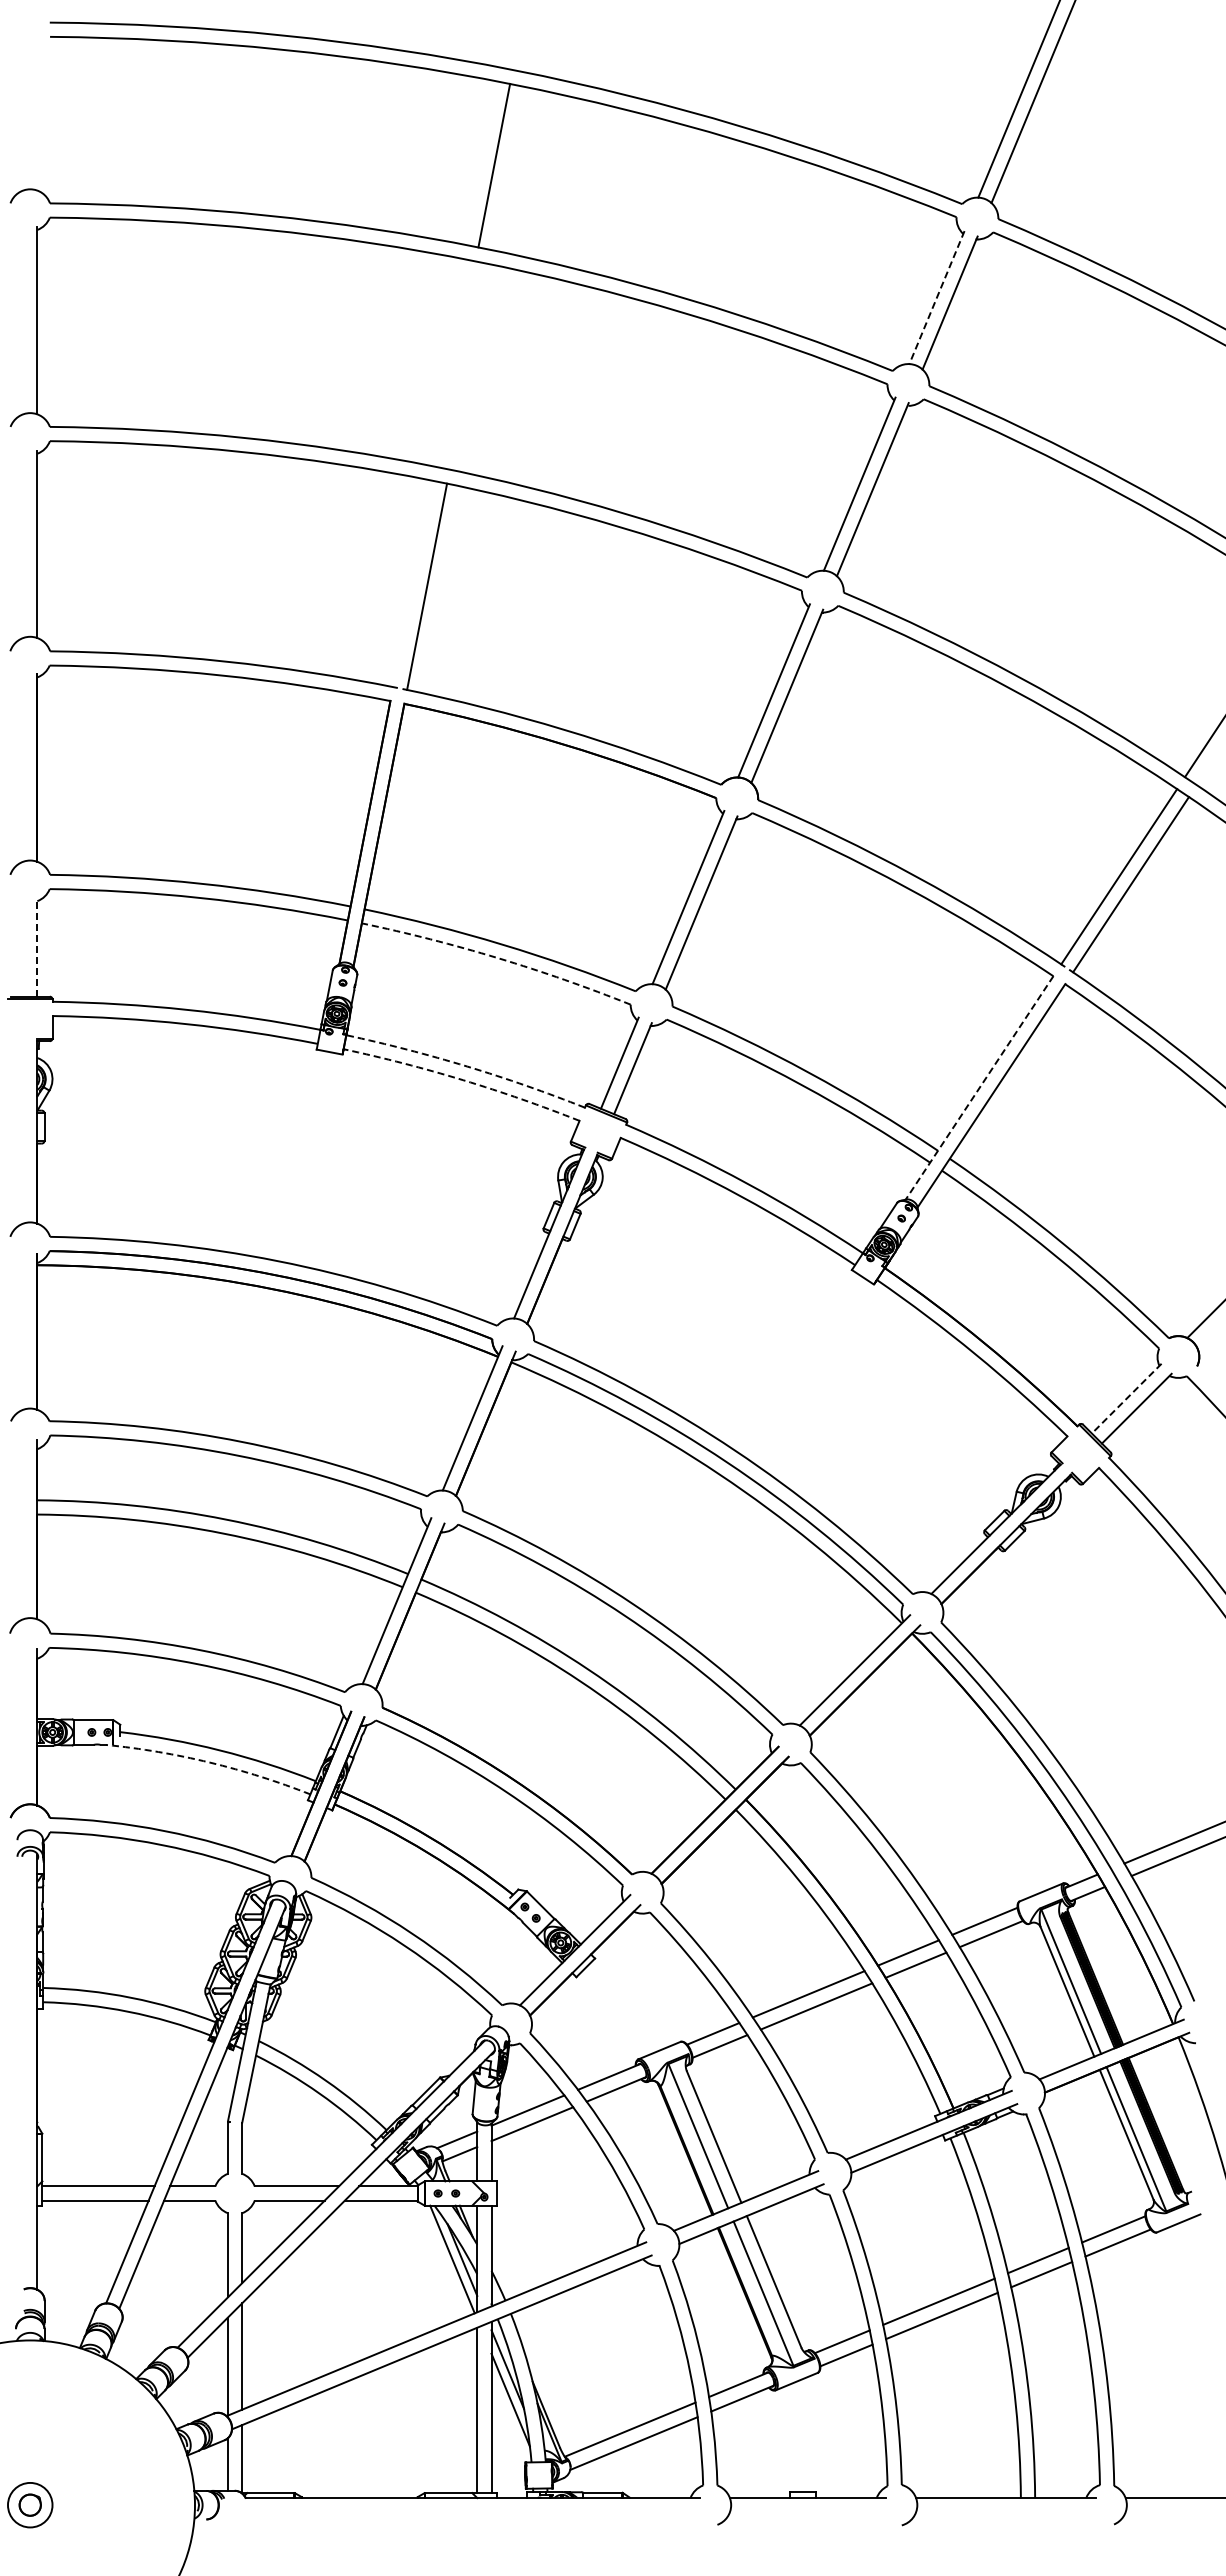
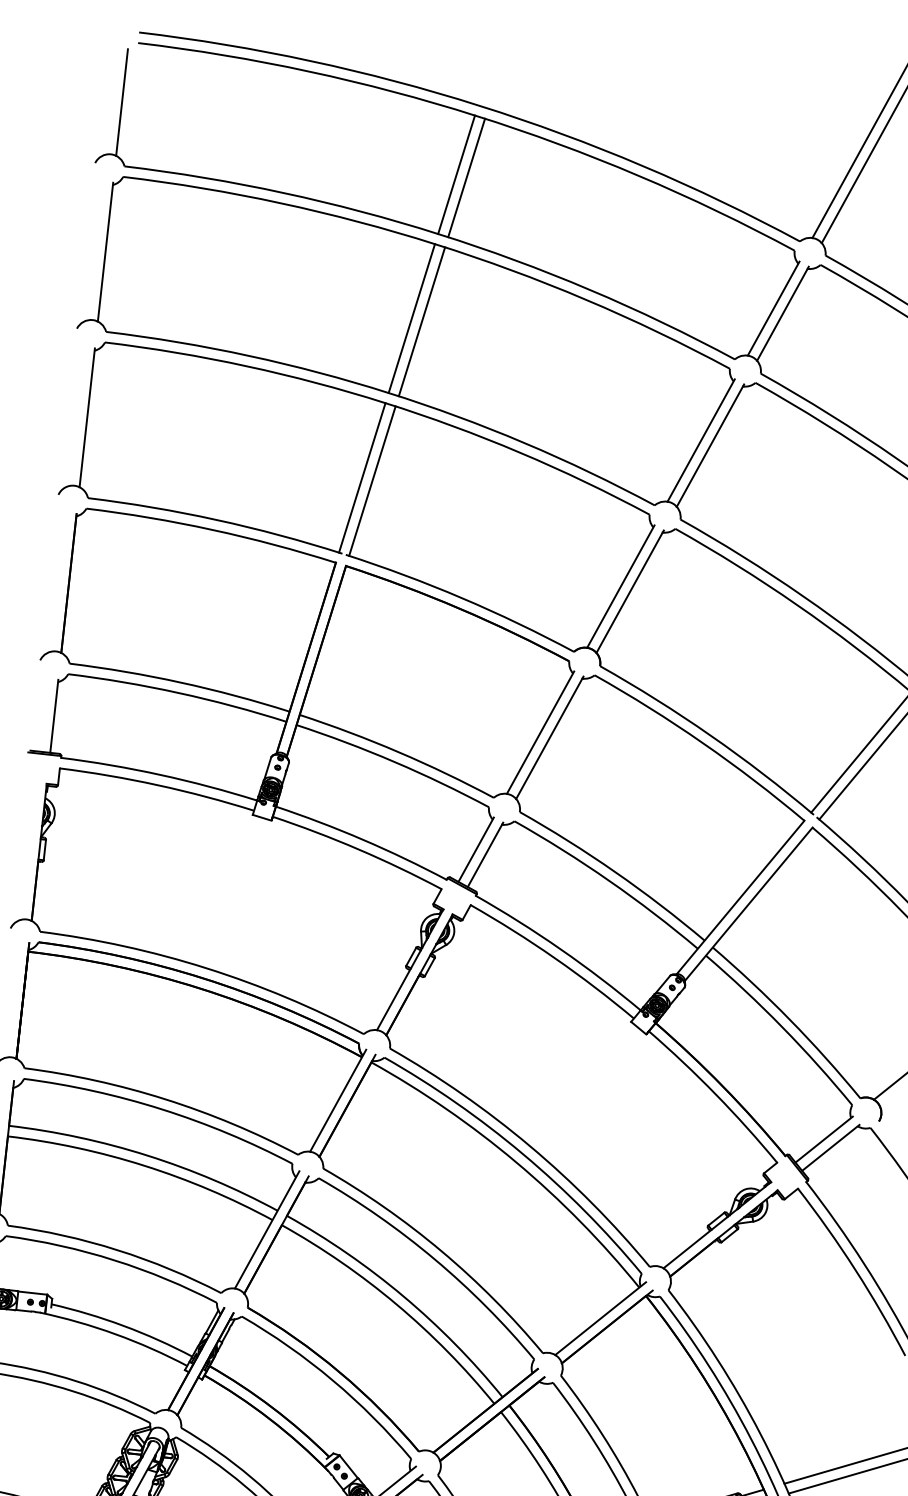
line: (37, 118) -> (122, 102), added
line: (508, 168) -> (466, 178), added
line: (936, 297) -> (773, 308), dashed -> solid
line: (455, 363) -> (411, 318), added
line: (469, 366) -> (421, 321), added
line: (413, 583) -> (362, 477), added
line: (37, 946) -> (54, 715), dashed -> solid
arc: (498, 958) -> (394, 762), dashed -> solid
arc: (467, 1066) -> (363, 839), dashed -> solid
arc: (463, 1080) -> (359, 849), dashed -> solid
line: (979, 1087) -> (740, 897), dashed -> solid
line: (1126, 1399) -> (823, 1140), dashed -> solid
arc: (209, 1762) -> (115, 1334), dashed -> solid

